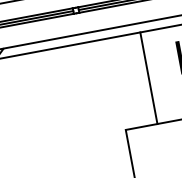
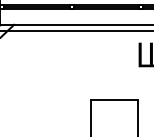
line: (148, 78) -> (114, 65), removed

